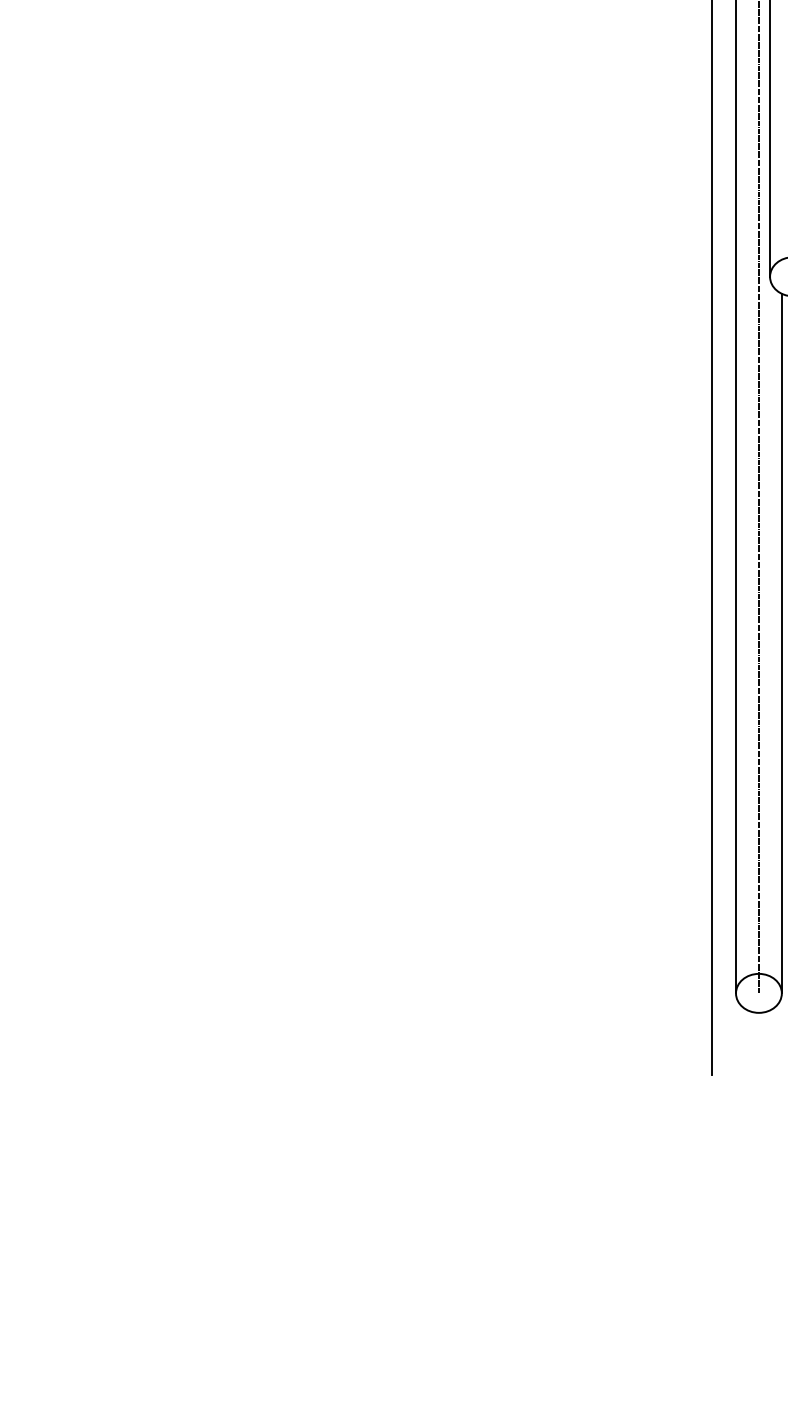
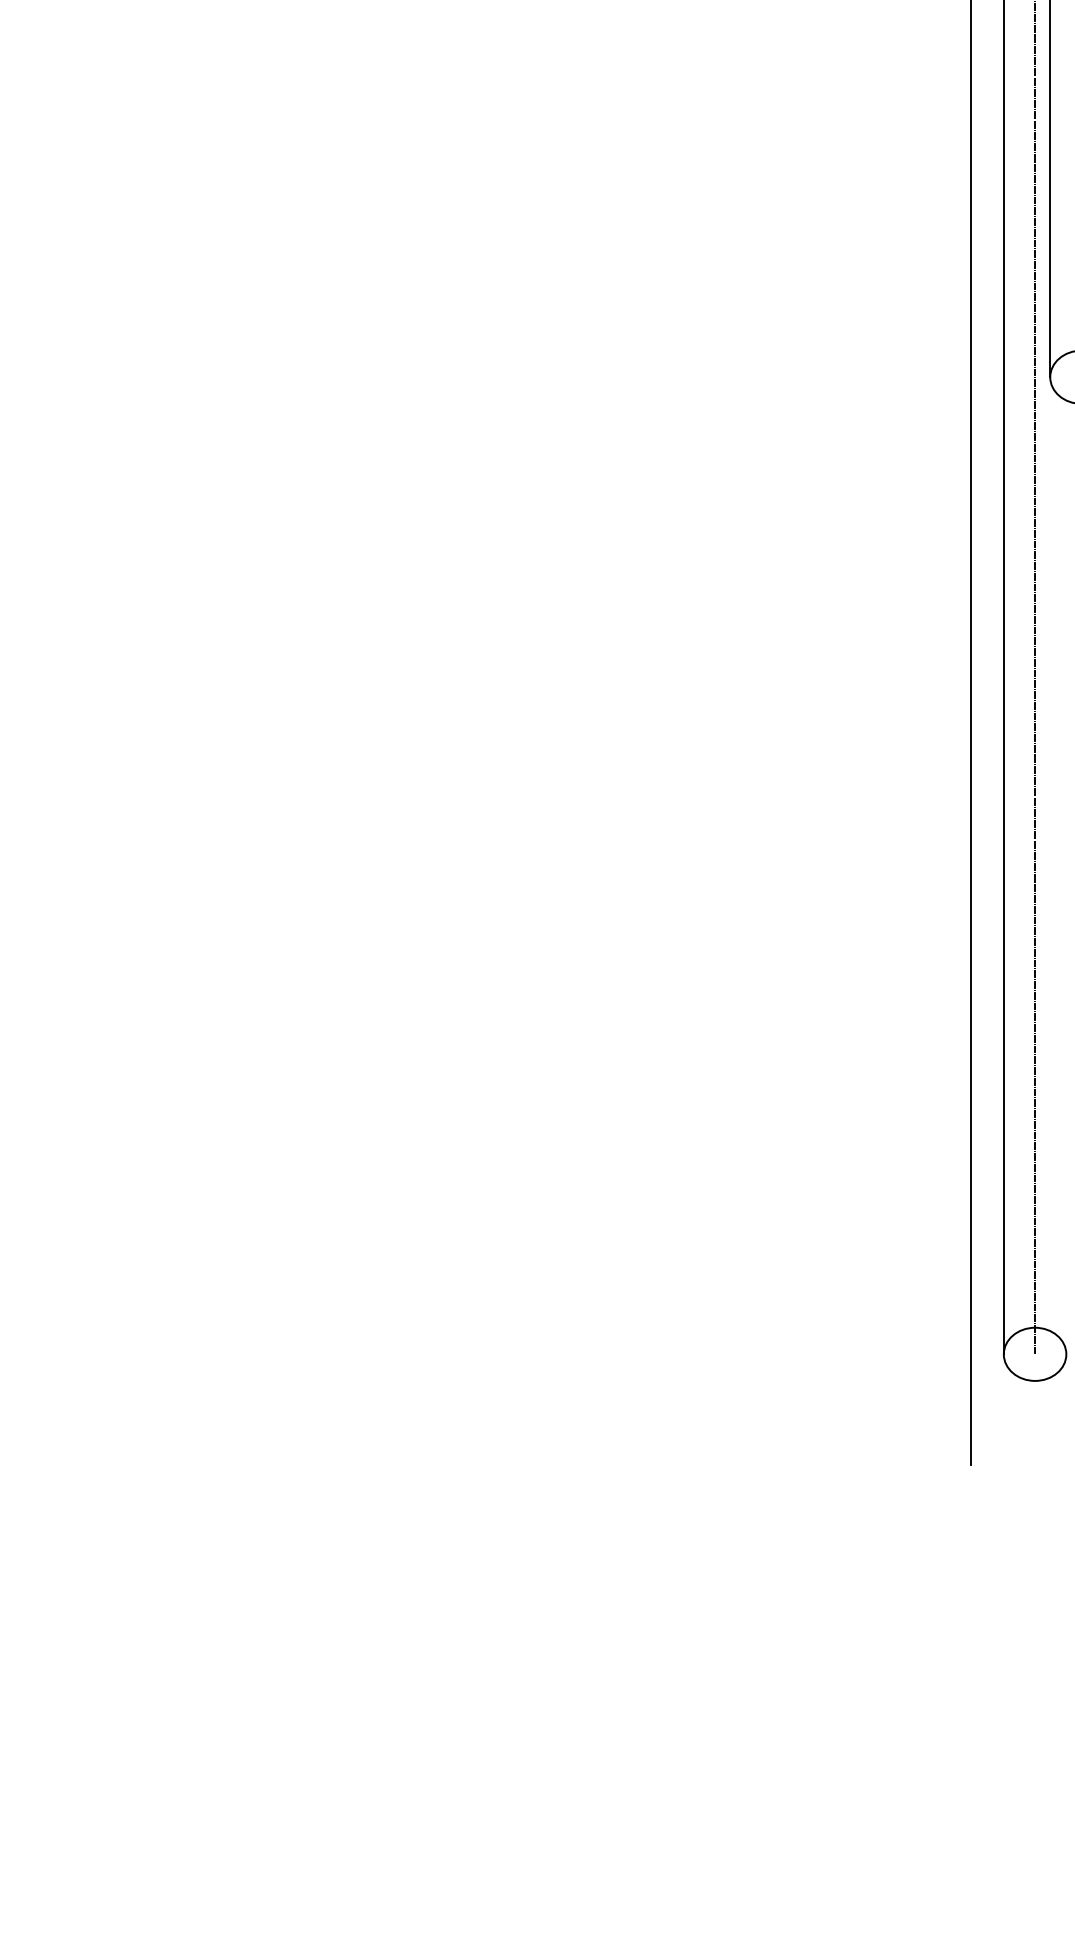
line: (781, 643) -> (1066, 877), removed

